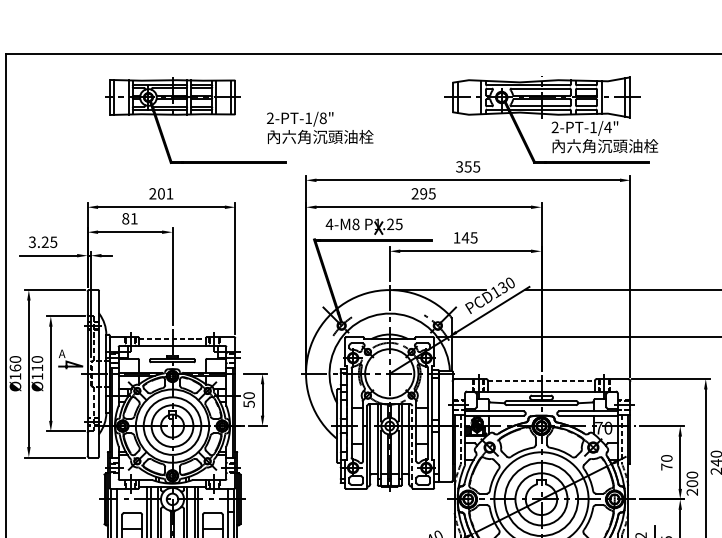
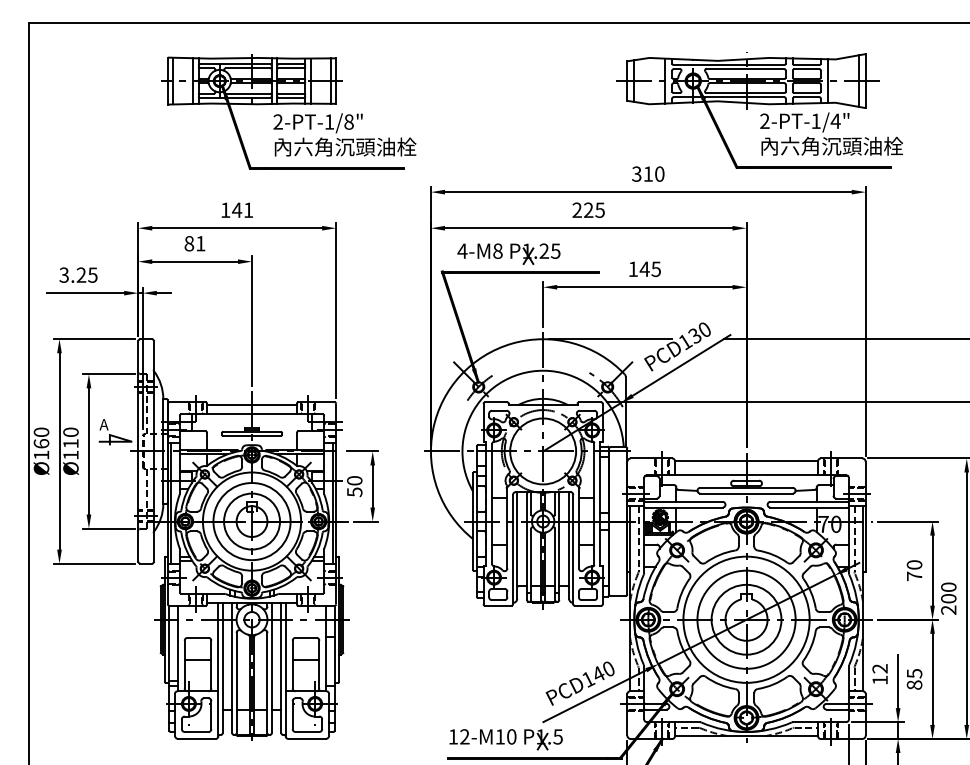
text: (319, 127) -> (344, 134), moved
text: (472, 166) -> (653, 173), 355 -> 310
text: (423, 193) -> (588, 209), 295 -> 225
text: (157, 194) -> (231, 210), 201 -> 141
line: (172, 339) -> (252, 405), dashed -> solid
line: (541, 381) -> (746, 461), dashed -> solid
line: (412, 446) -> (573, 549), dashed -> solid

